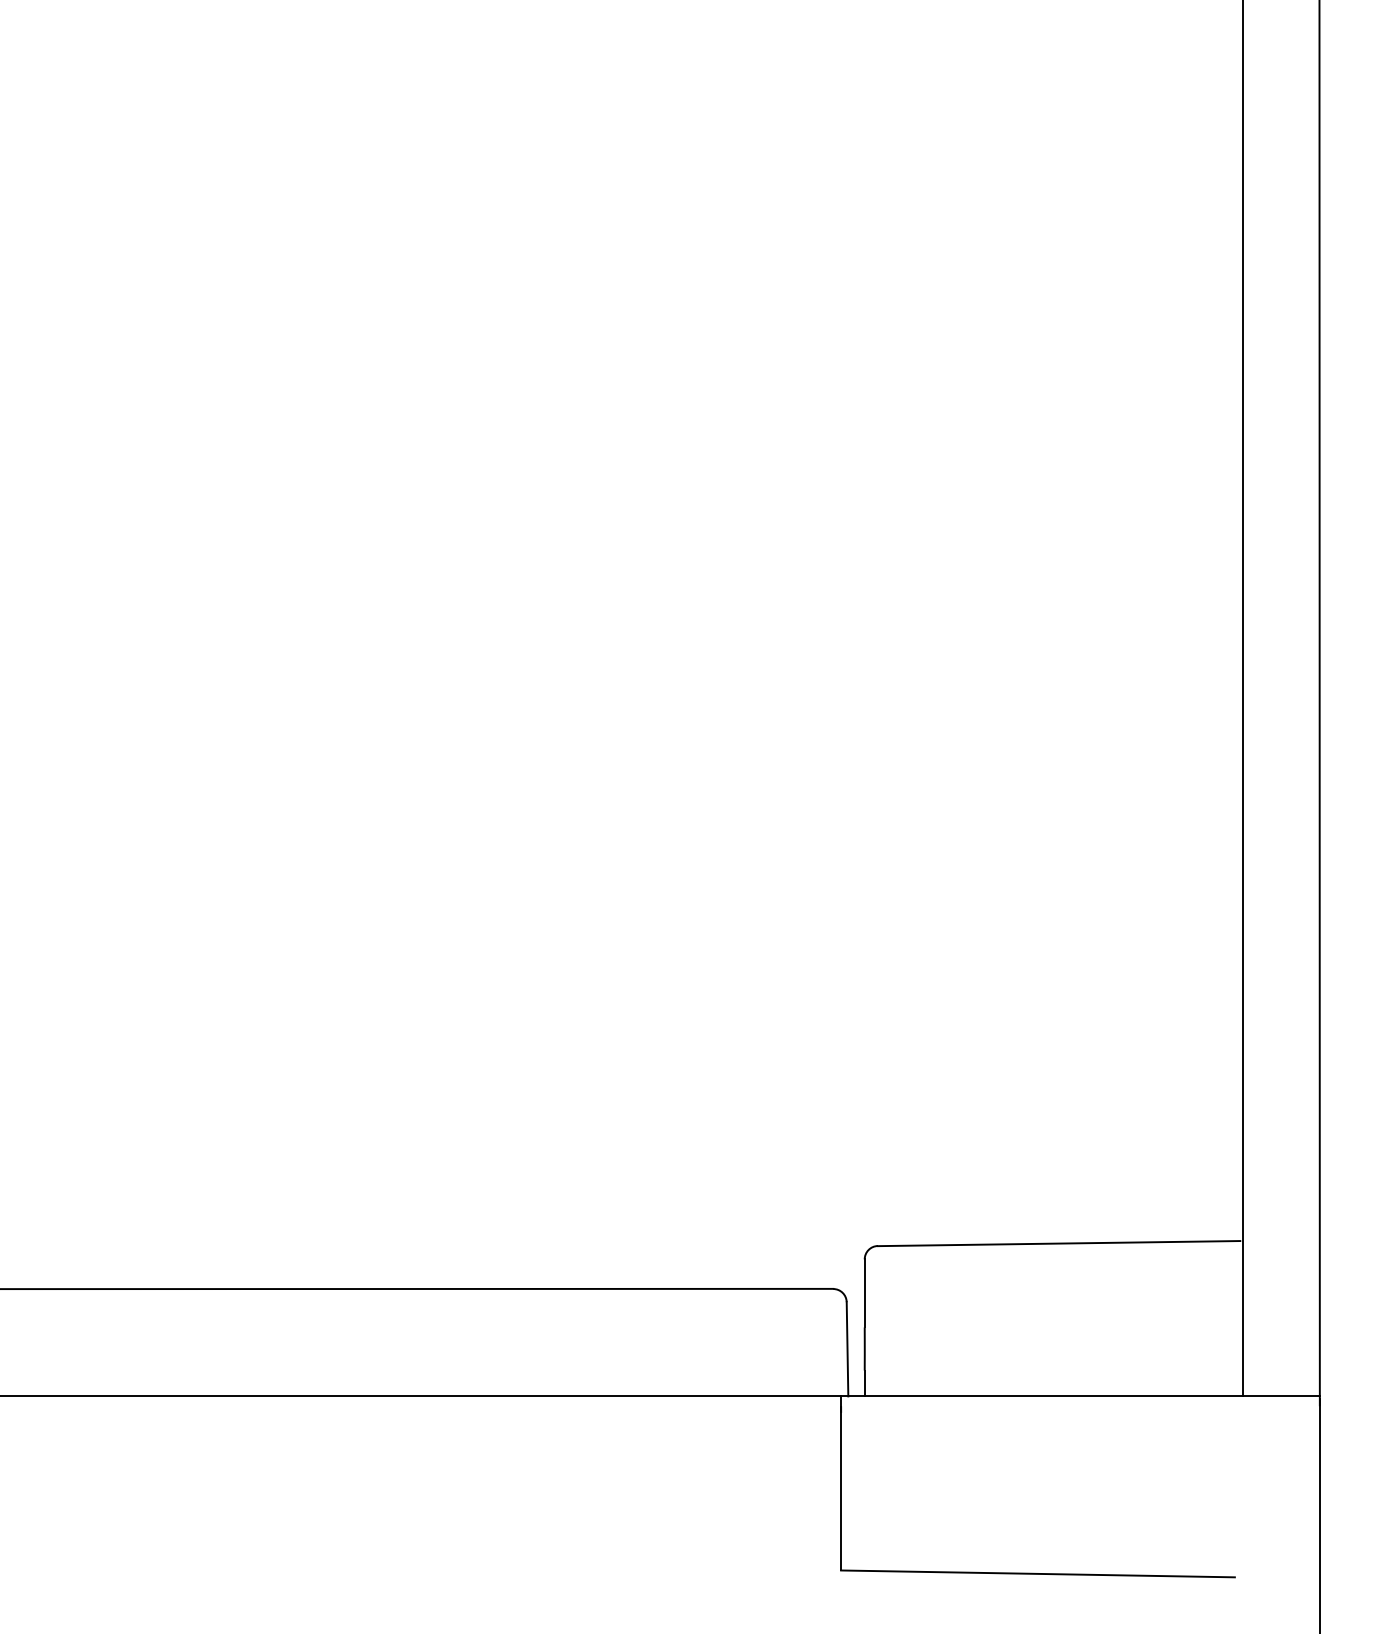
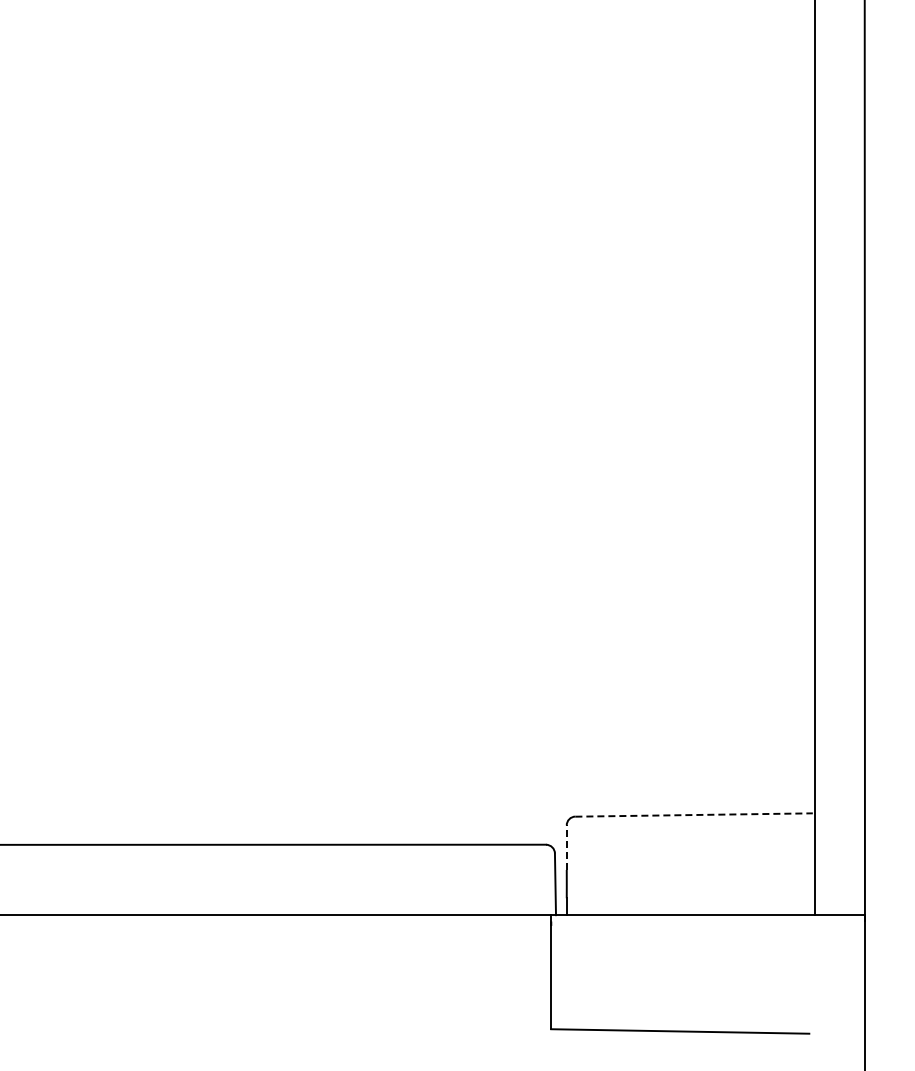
line: (1059, 1244) -> (694, 815), solid -> dashed
line: (864, 1293) -> (566, 847), solid -> dashed

